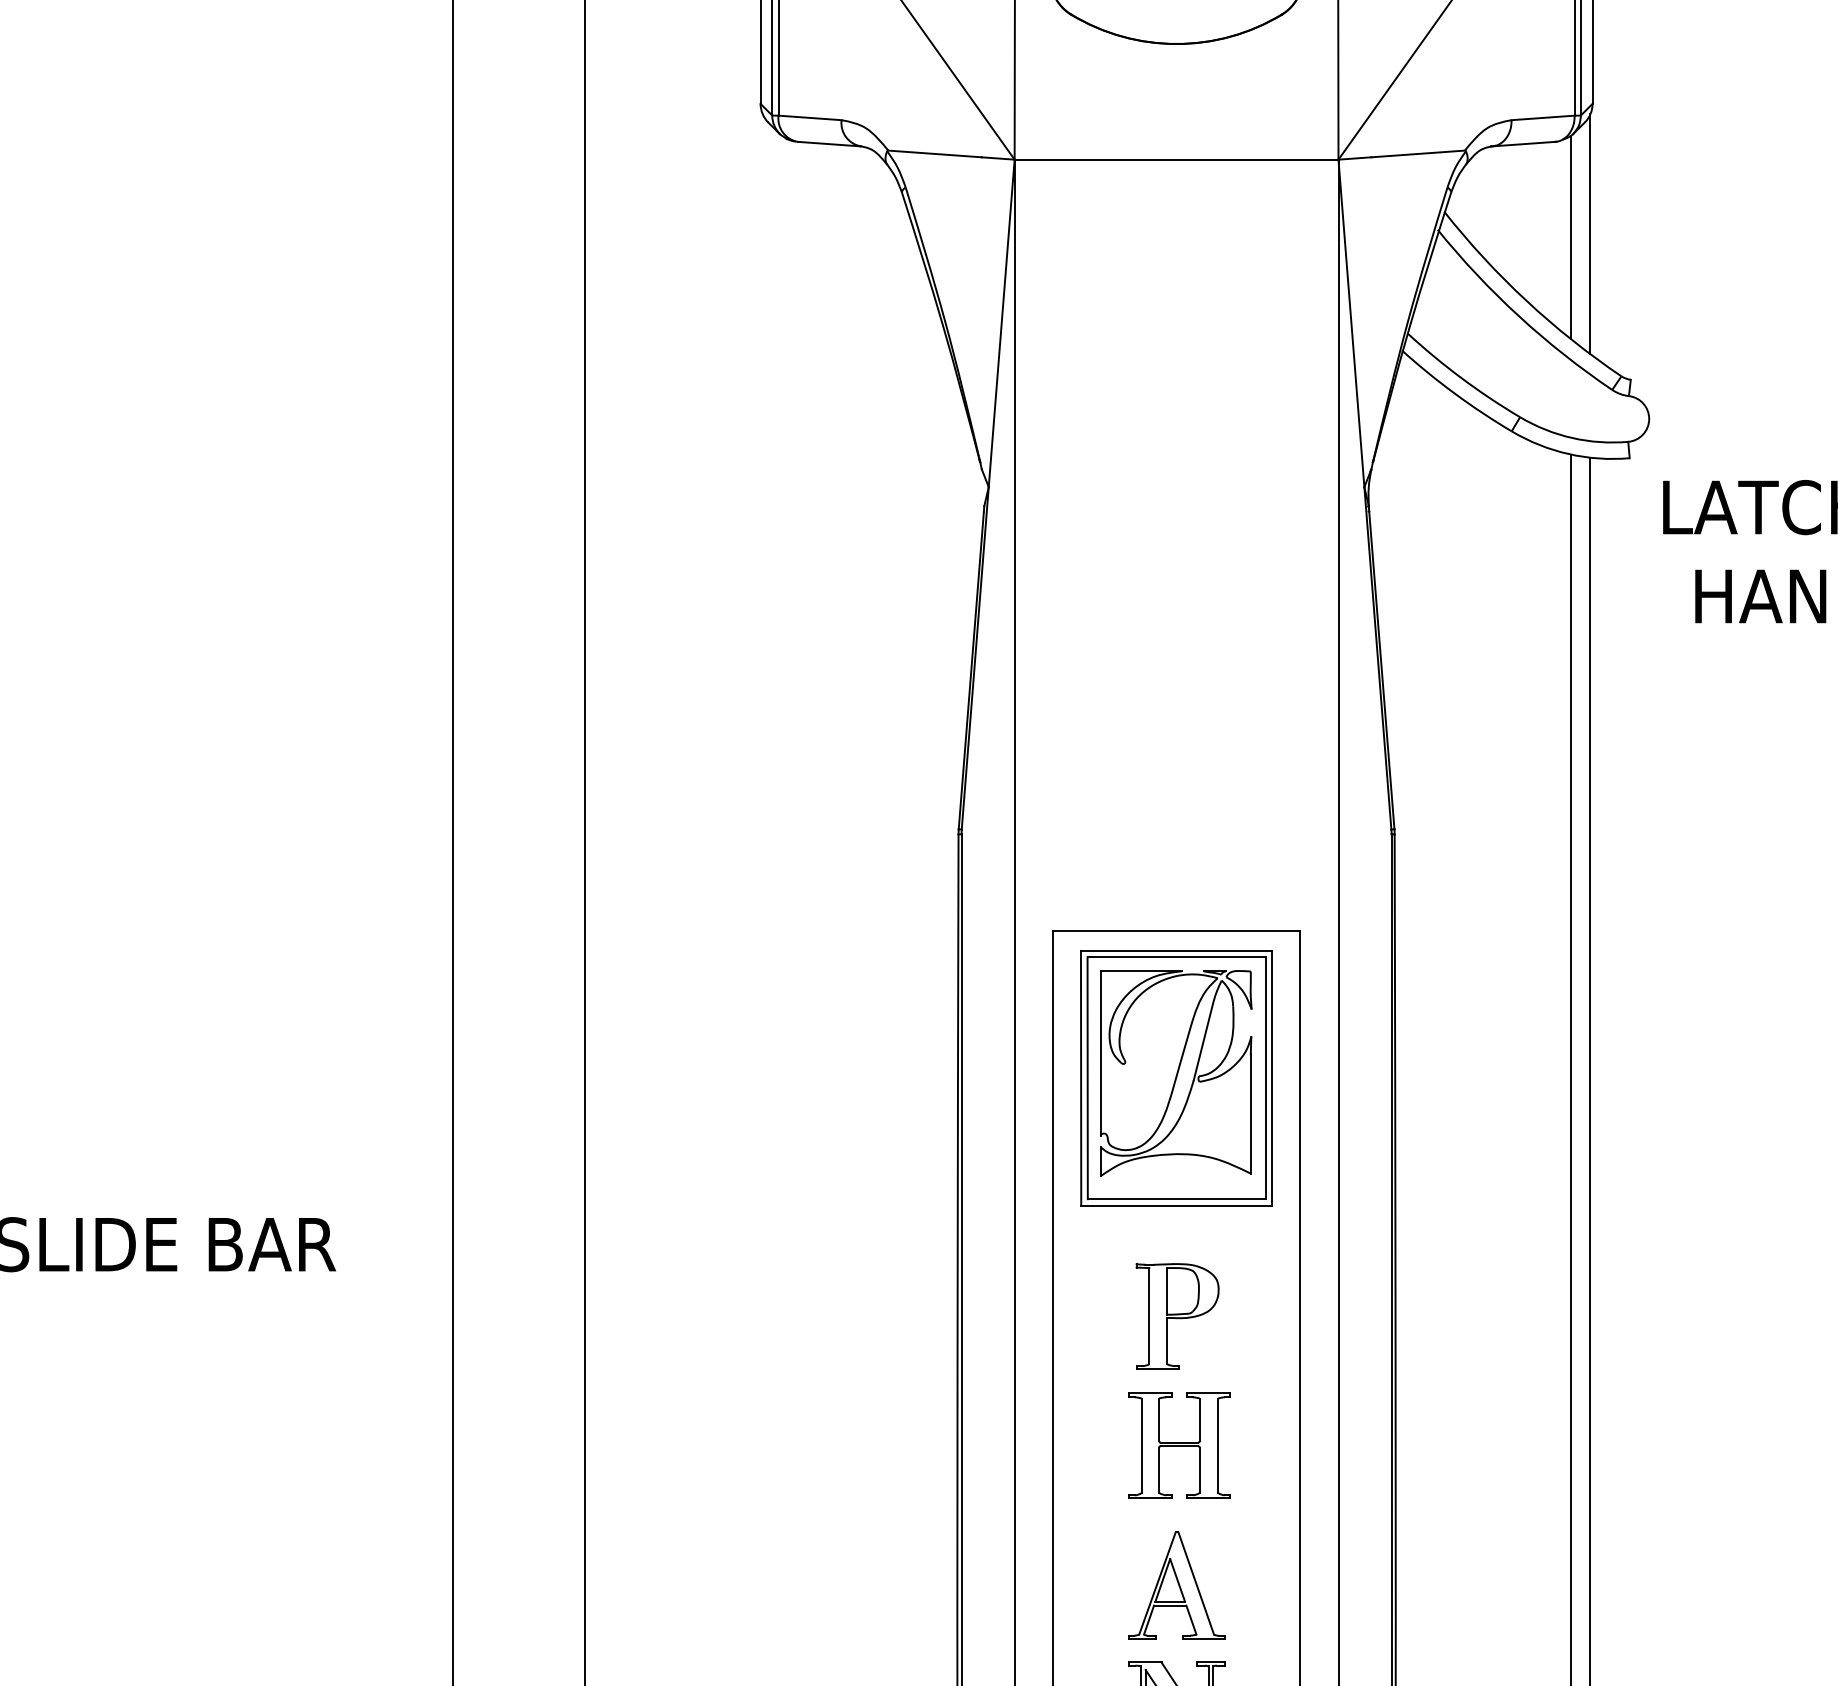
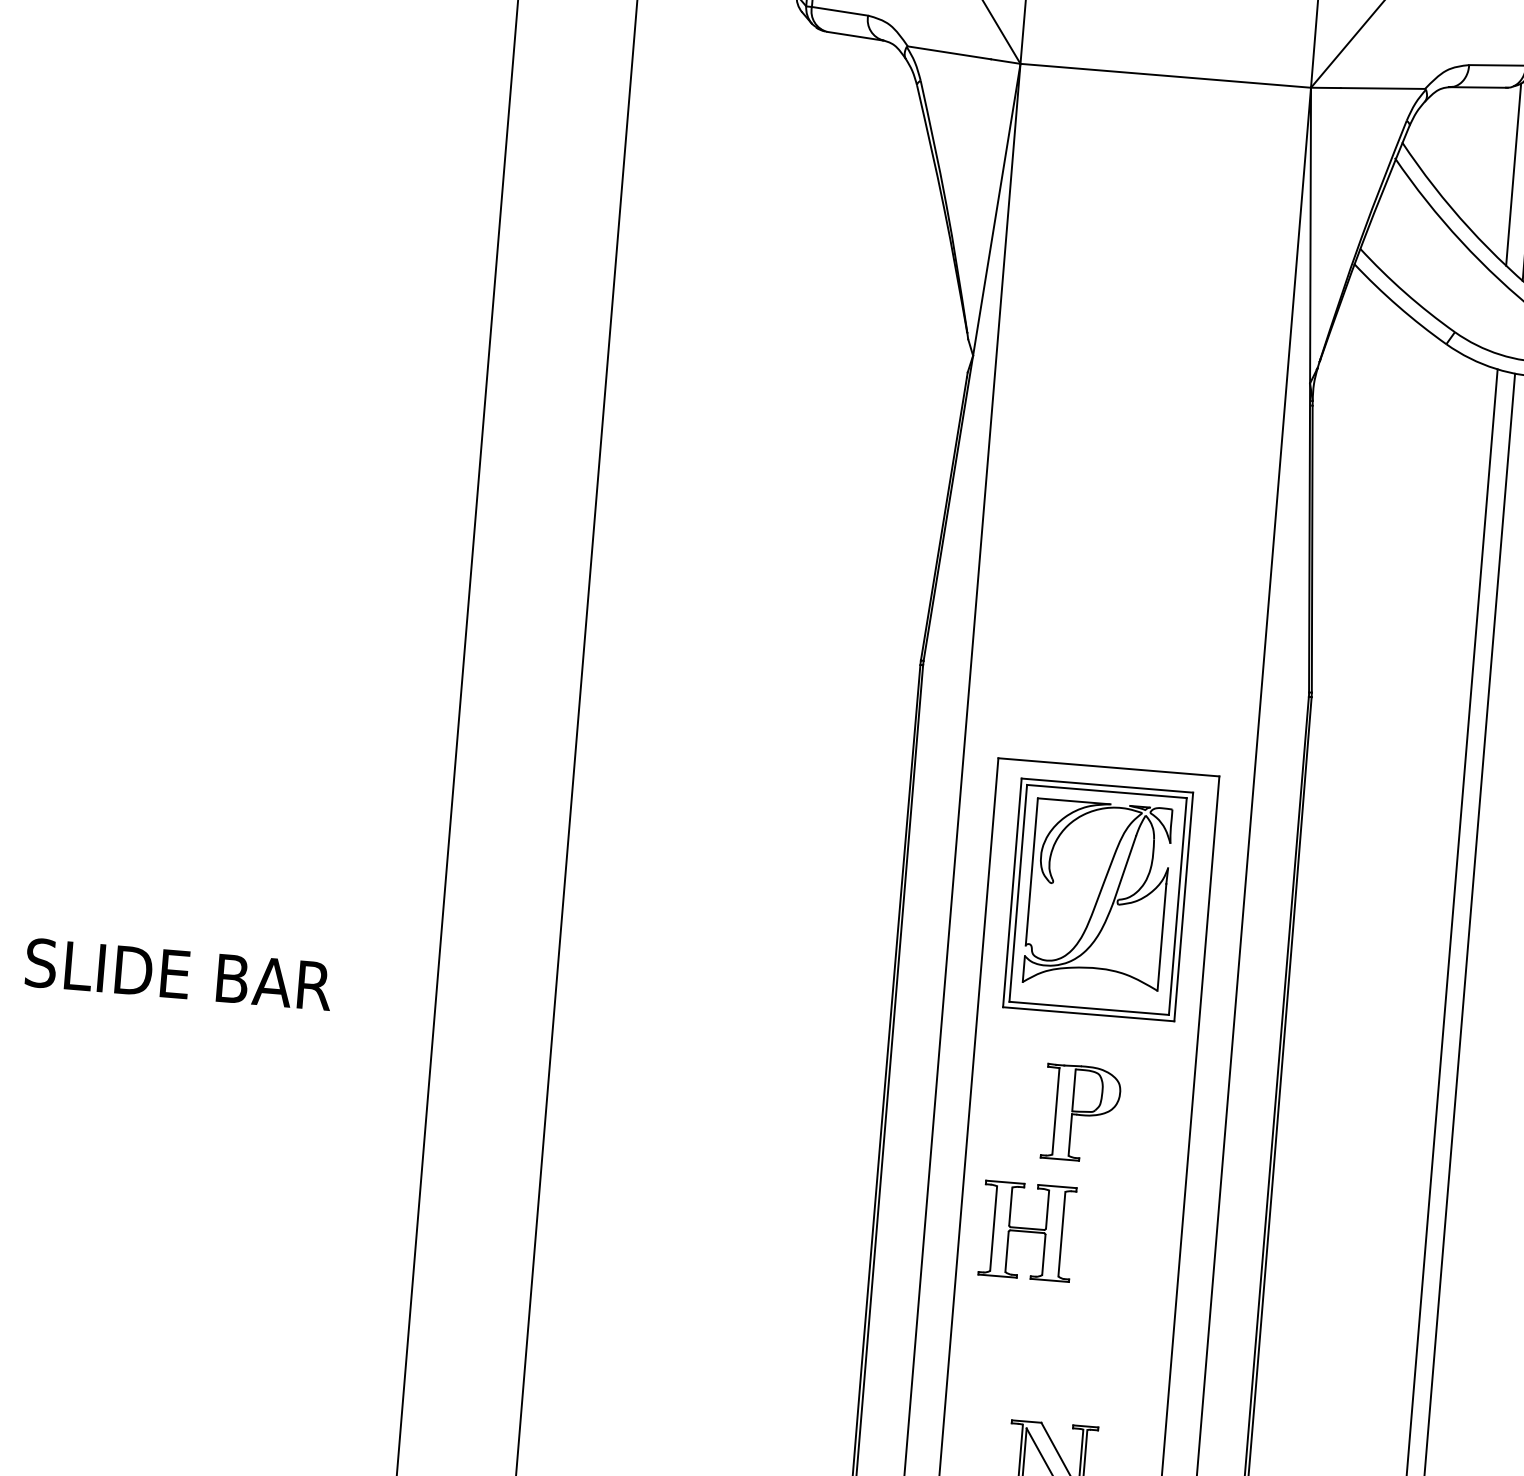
part: (1179, 1445) -> (1027, 1231), moved
part: (1176, 1585) -> (1060, 1354), removed

